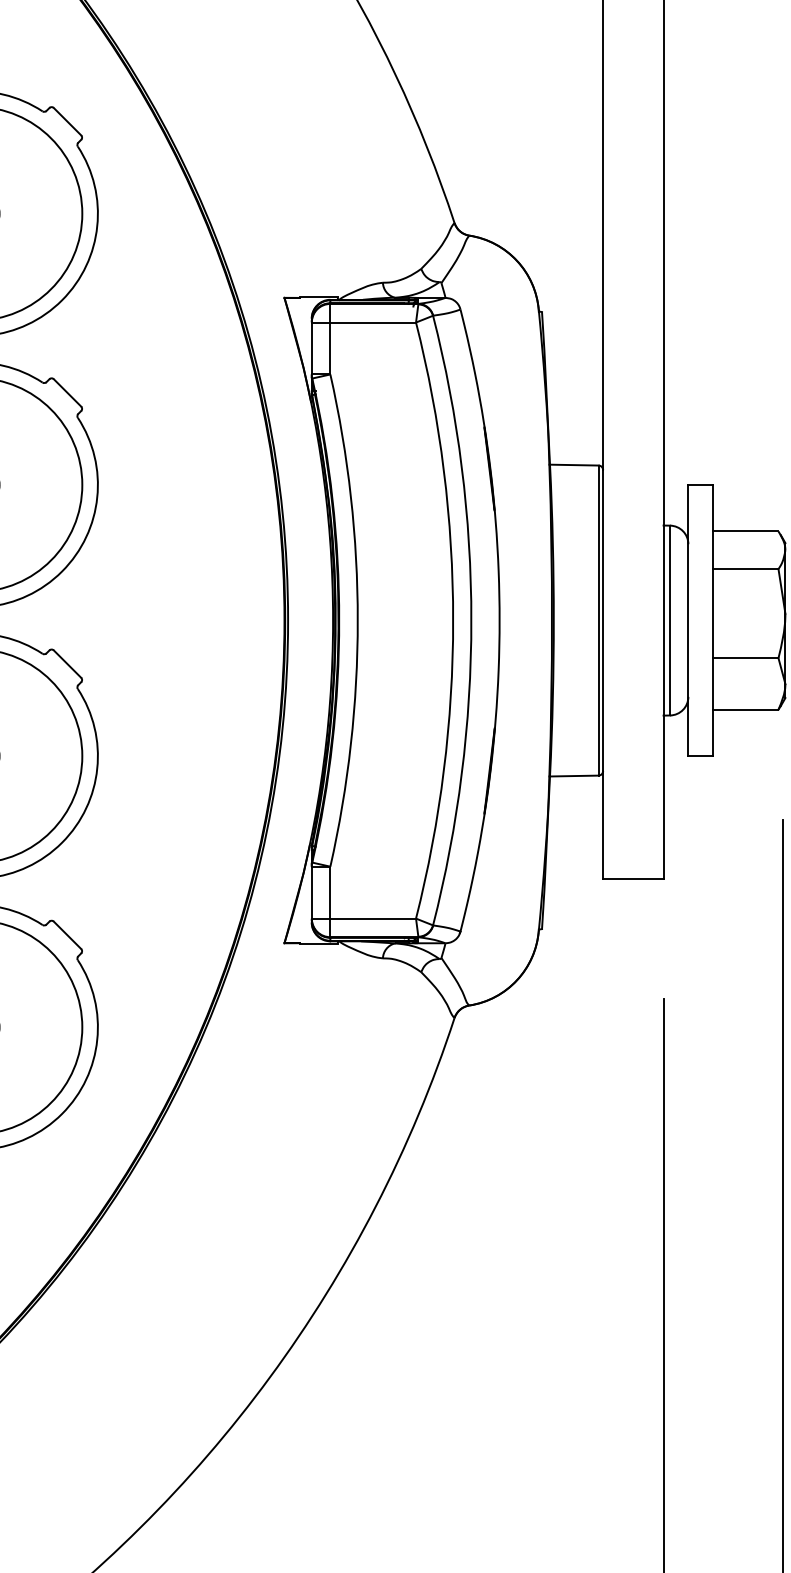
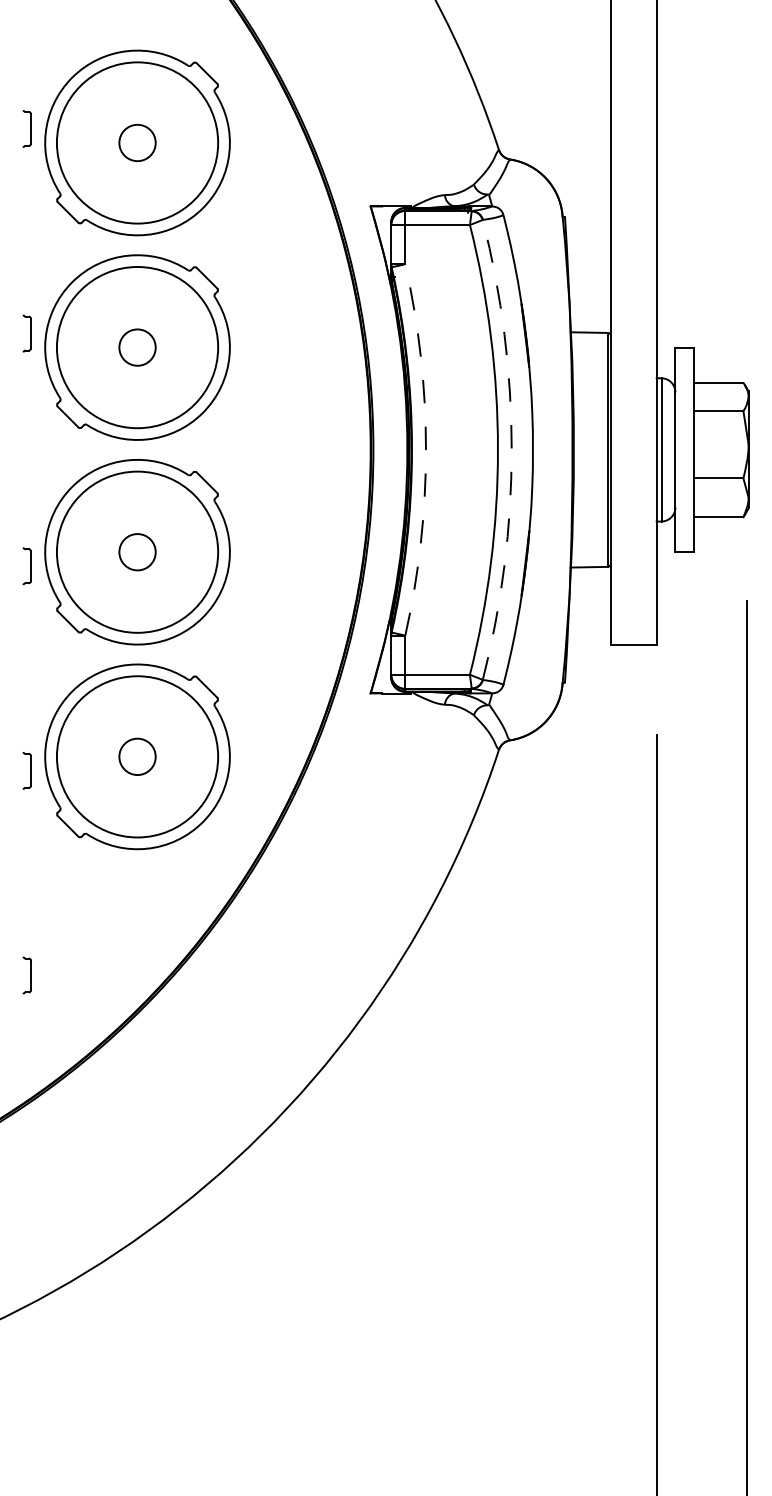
arc: (357, 620) -> (425, 449), solid -> dashed
arc: (471, 620) -> (511, 449), solid -> dashed

